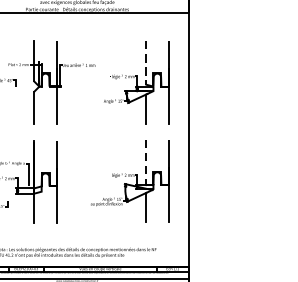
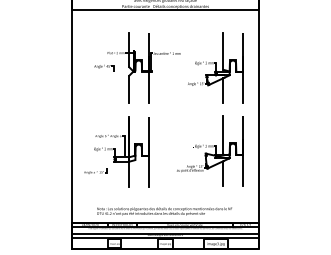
line: (146, 62) -> (223, 51), dashed -> solid
line: (146, 162) -> (223, 135), dashed -> solid

